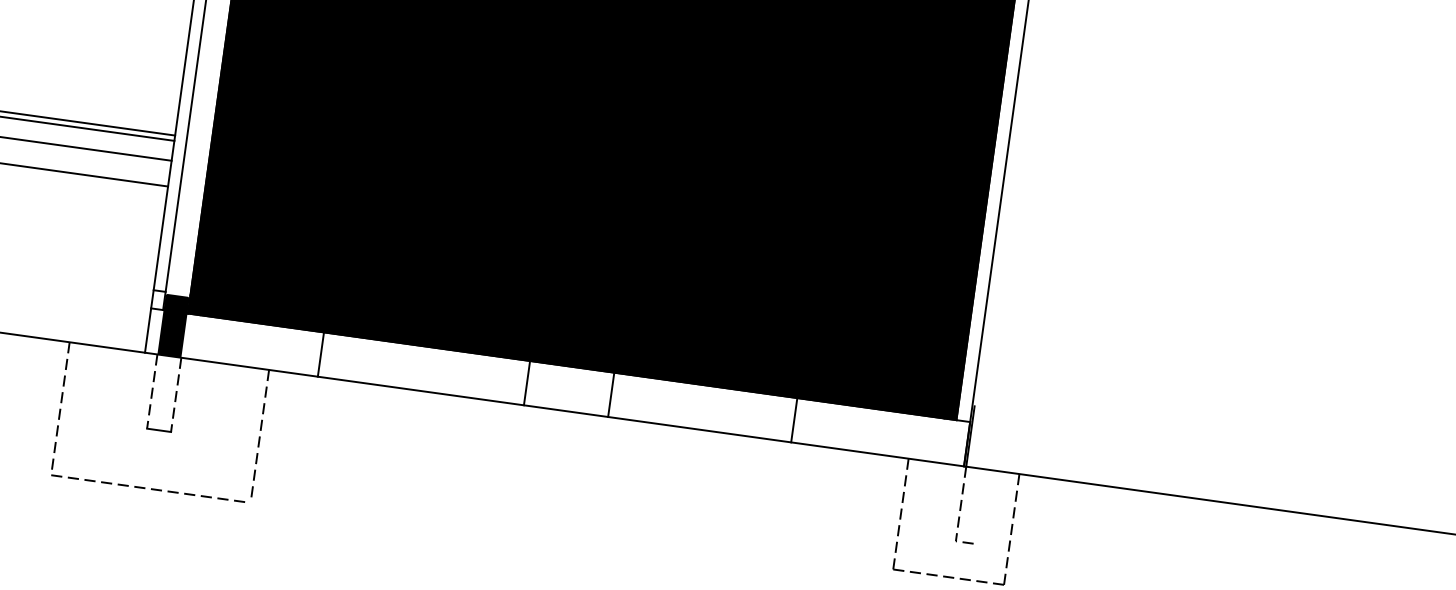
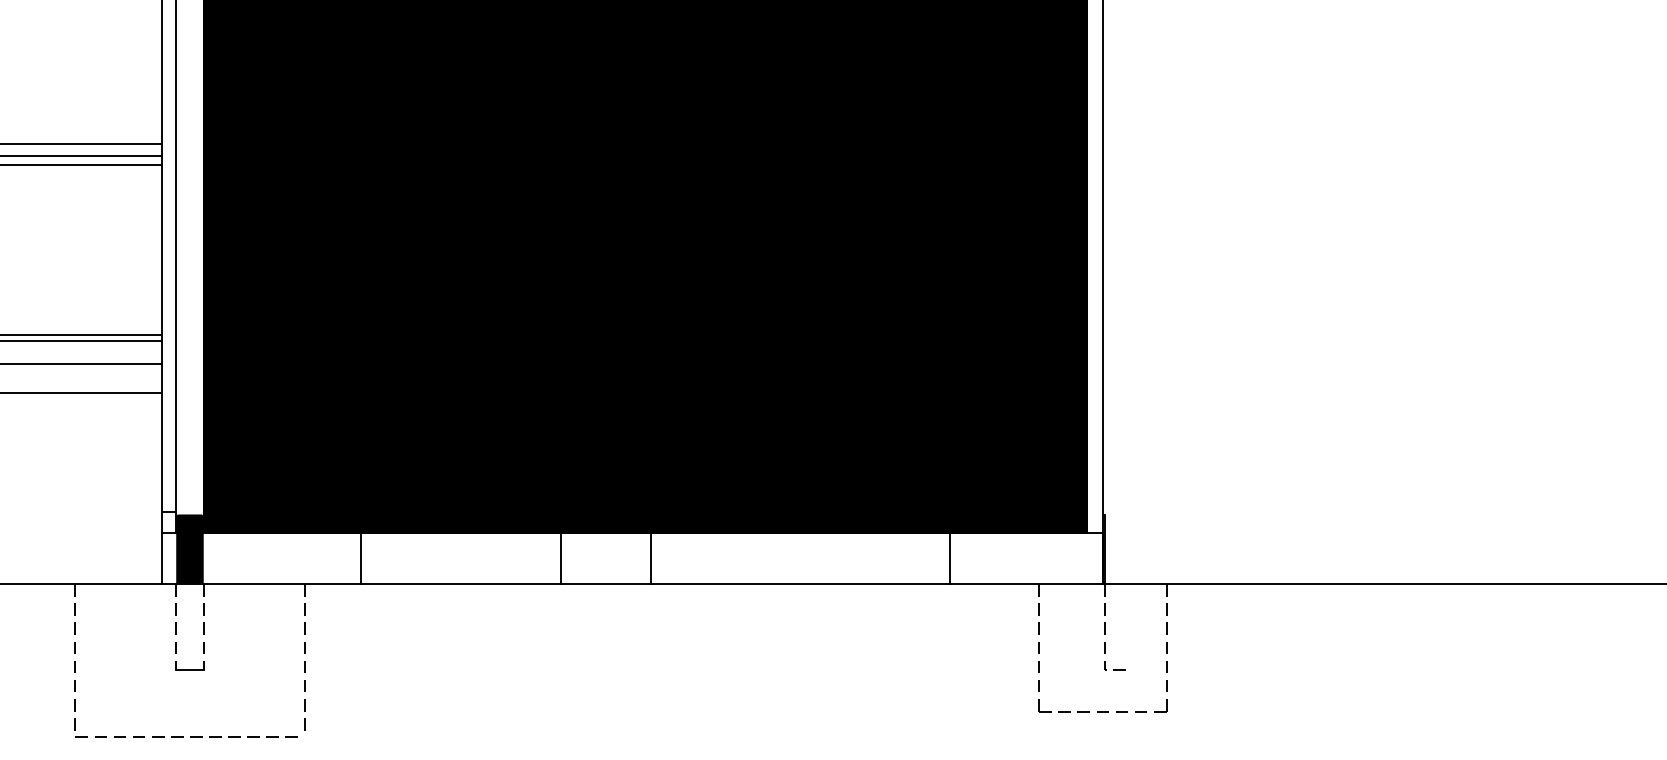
line: (527, 382) -> (561, 558), moved
line: (611, 394) -> (651, 558), moved
line: (794, 420) -> (950, 558), moved

